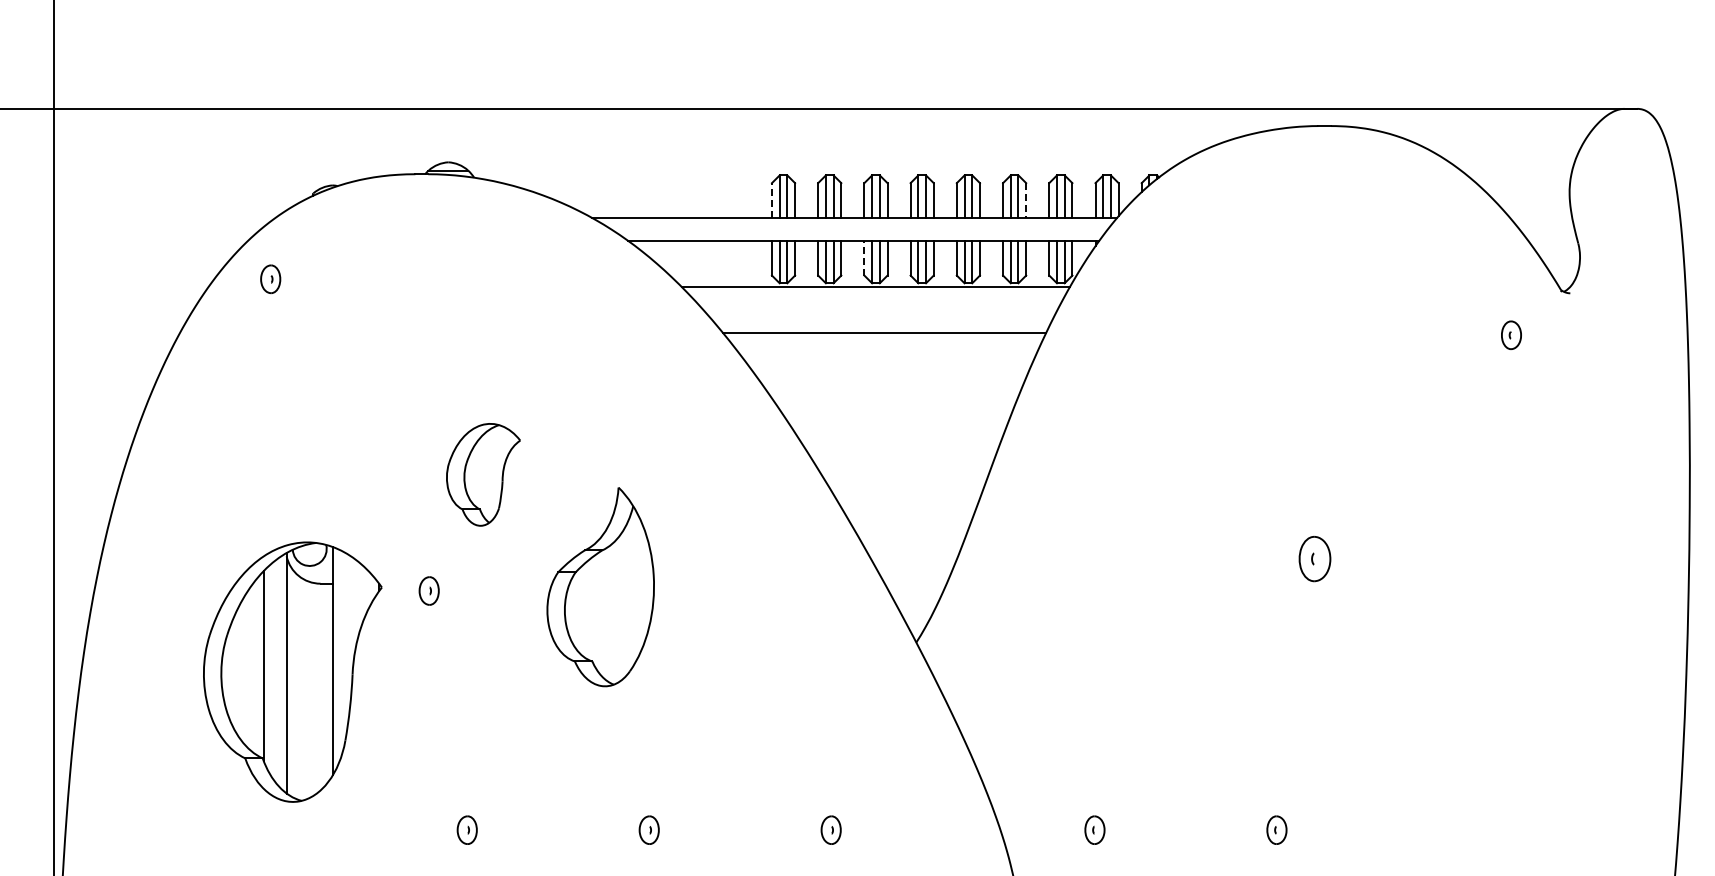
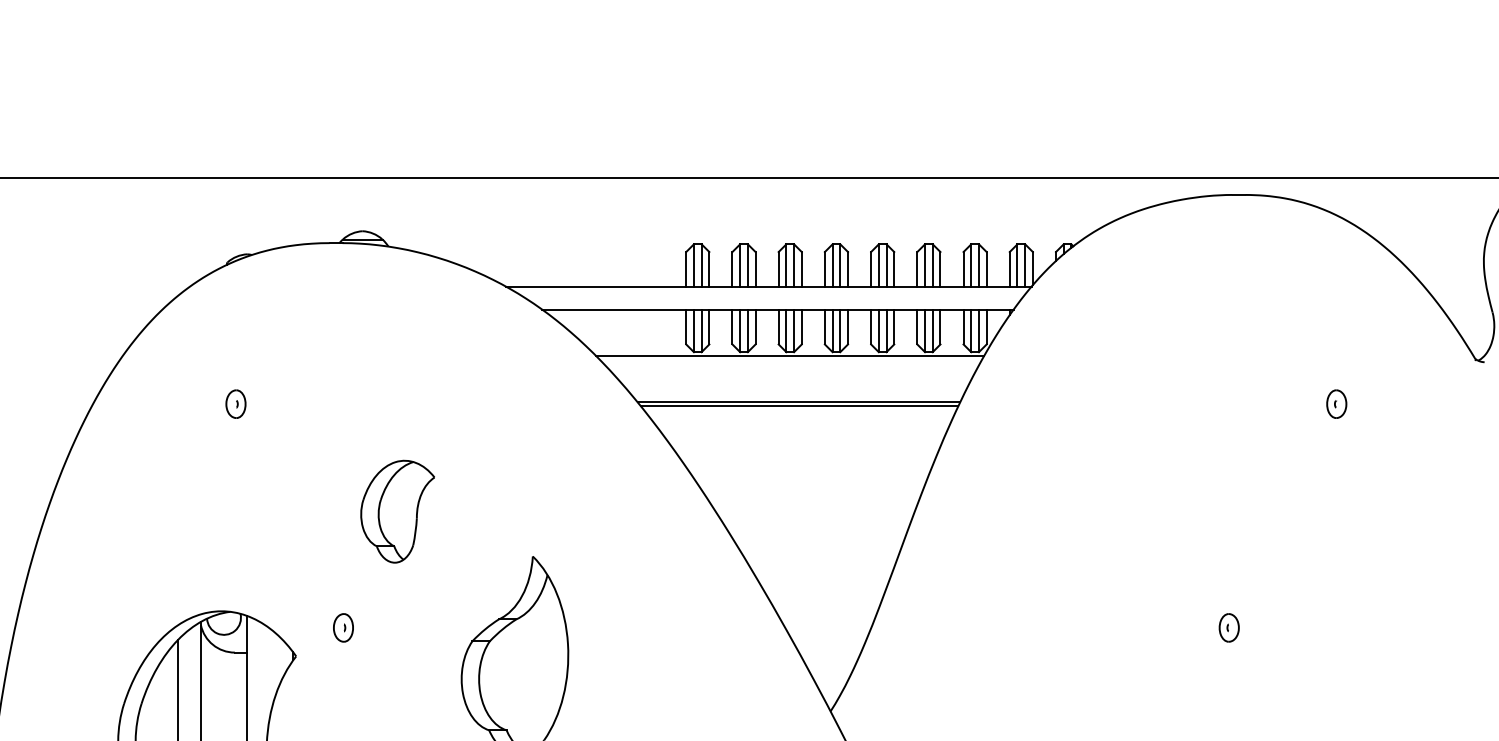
line: (771, 199) -> (685, 268), dashed -> solid
line: (1026, 200) -> (940, 269), dashed -> solid
line: (864, 257) -> (778, 326), dashed -> solid
part: (270, 278) -> (235, 403), moved
part: (1511, 334) -> (1336, 403), moved
line: (885, 337) -> (799, 406), added
part: (483, 474) -> (397, 511), moved
part: (1314, 558) -> (1228, 627), size x0.62
part: (428, 590) -> (342, 627), moved

